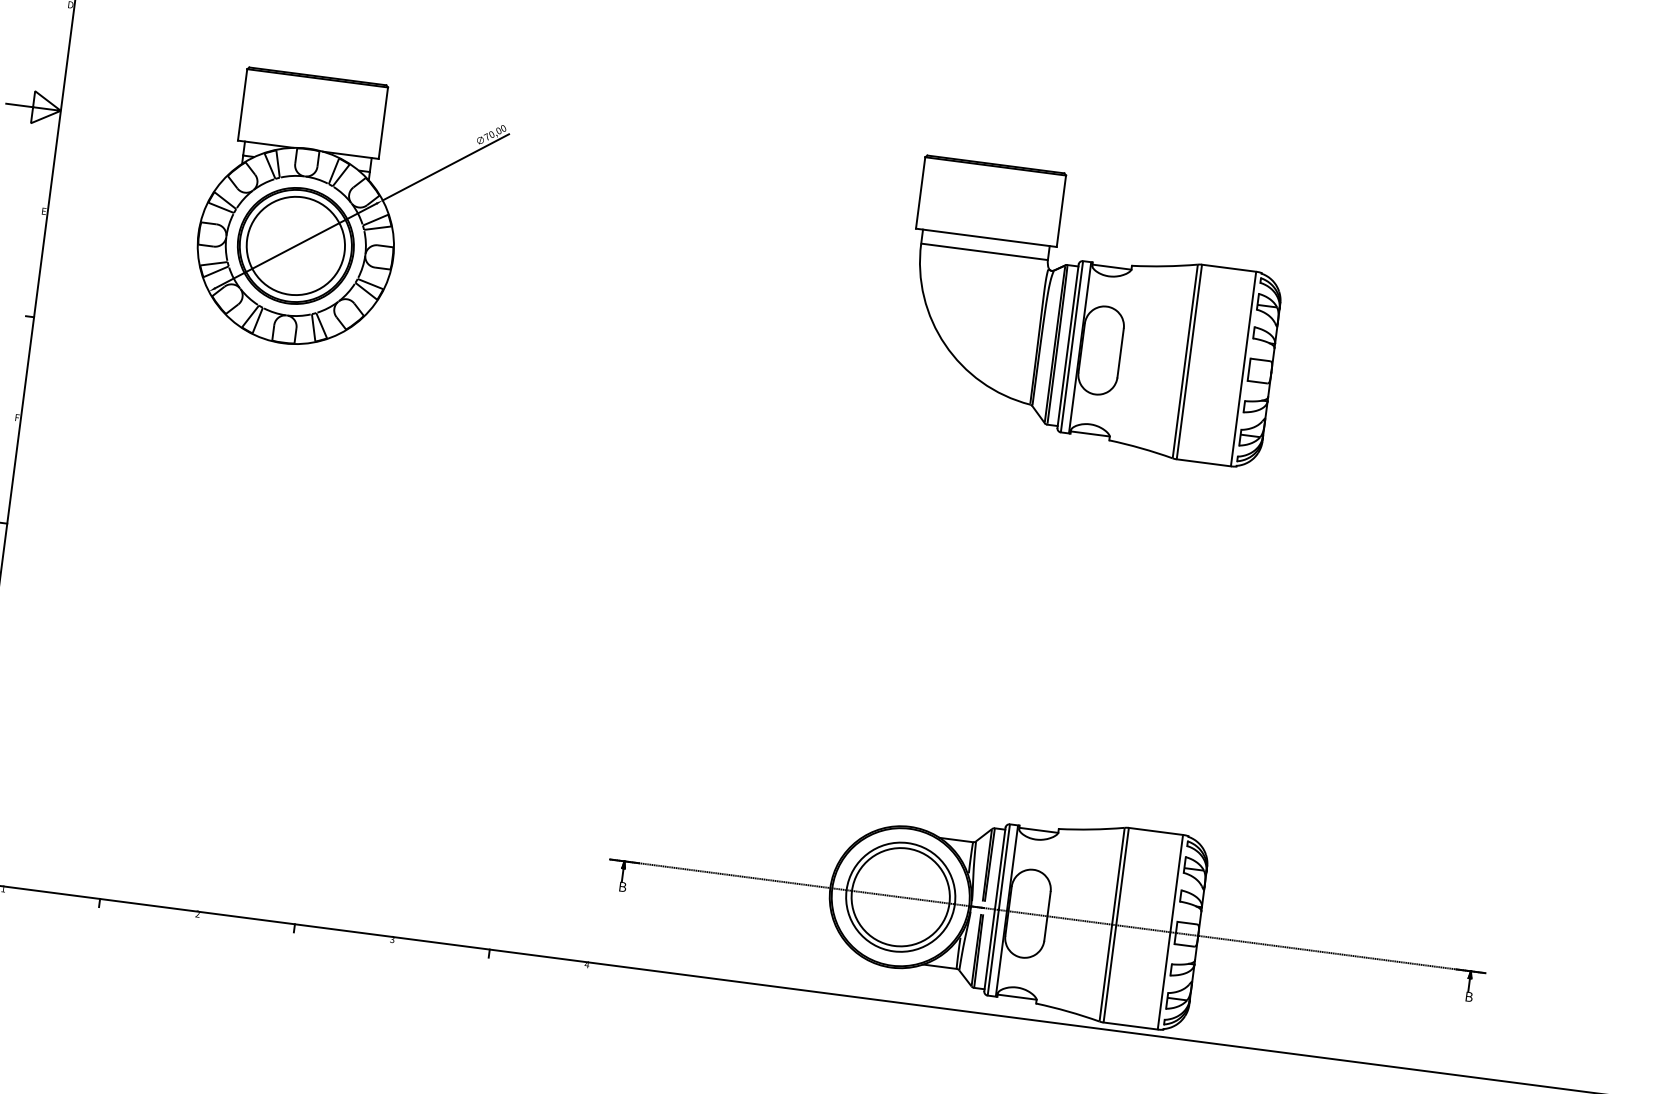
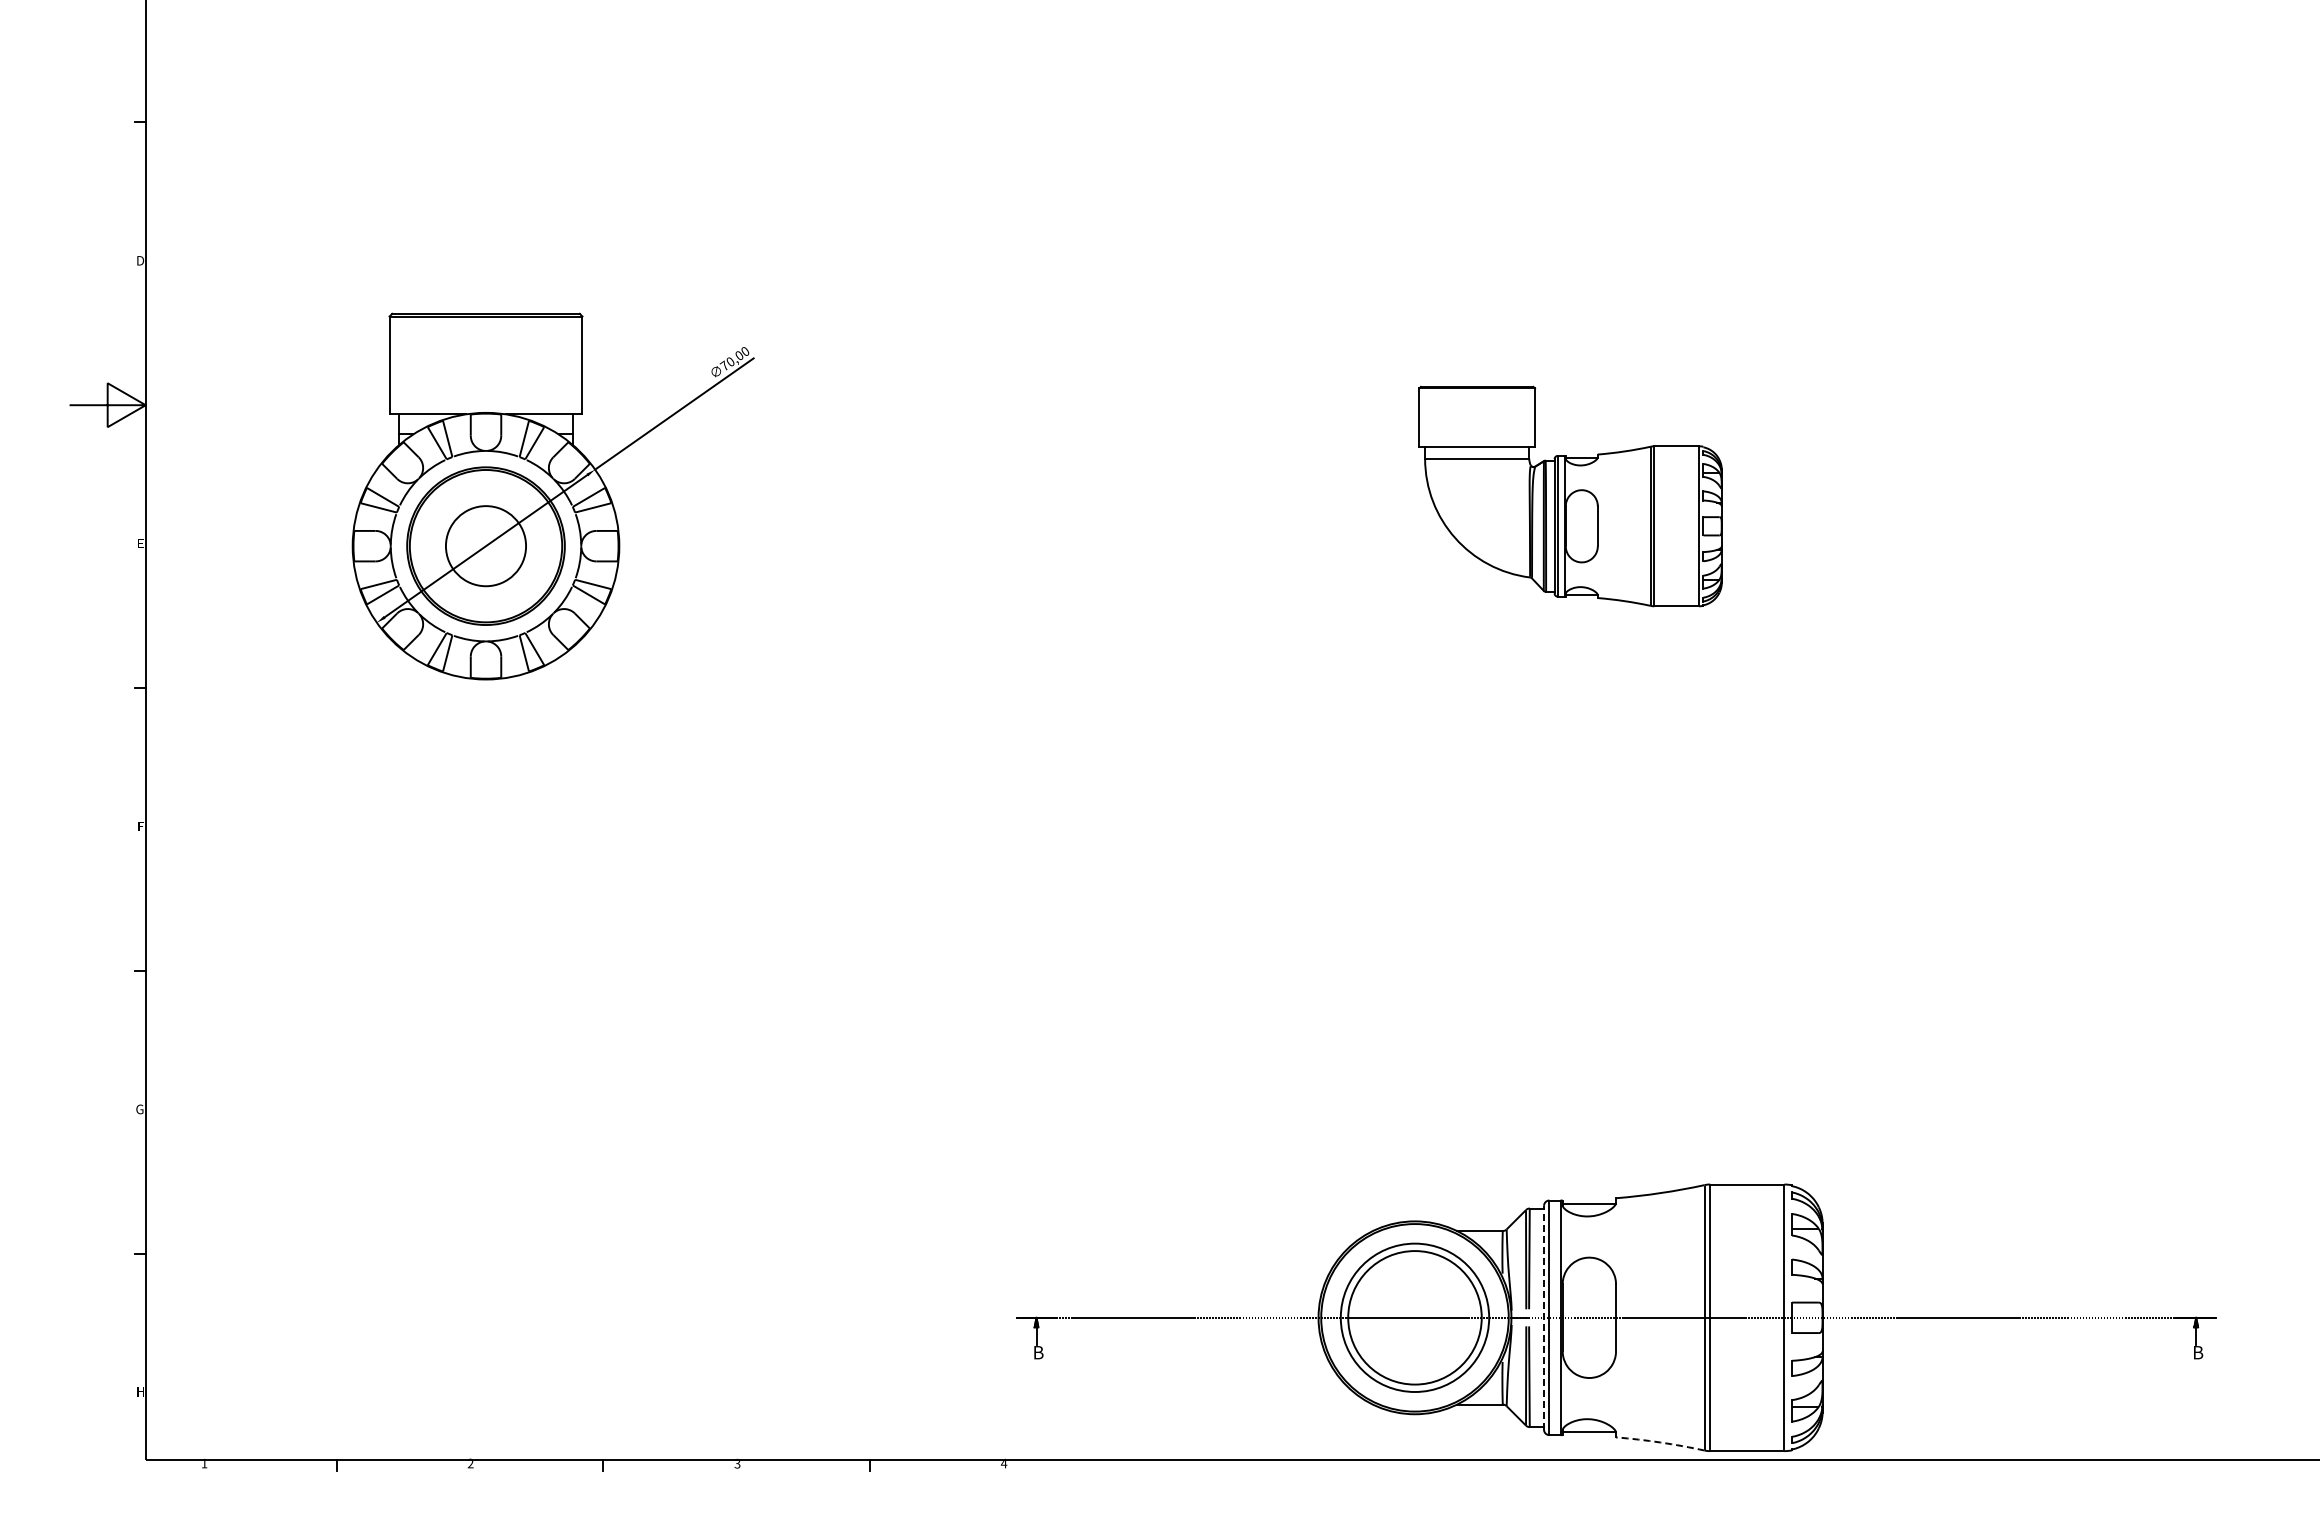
circle: (295, 245) -> (485, 545), size x0.6
part: (1092, 312) -> (1570, 496), size x0.6
line: (995, 909) -> (1544, 1317), solid -> dashed
arc: (1068, 1011) -> (1660, 1442), solid -> dashed

